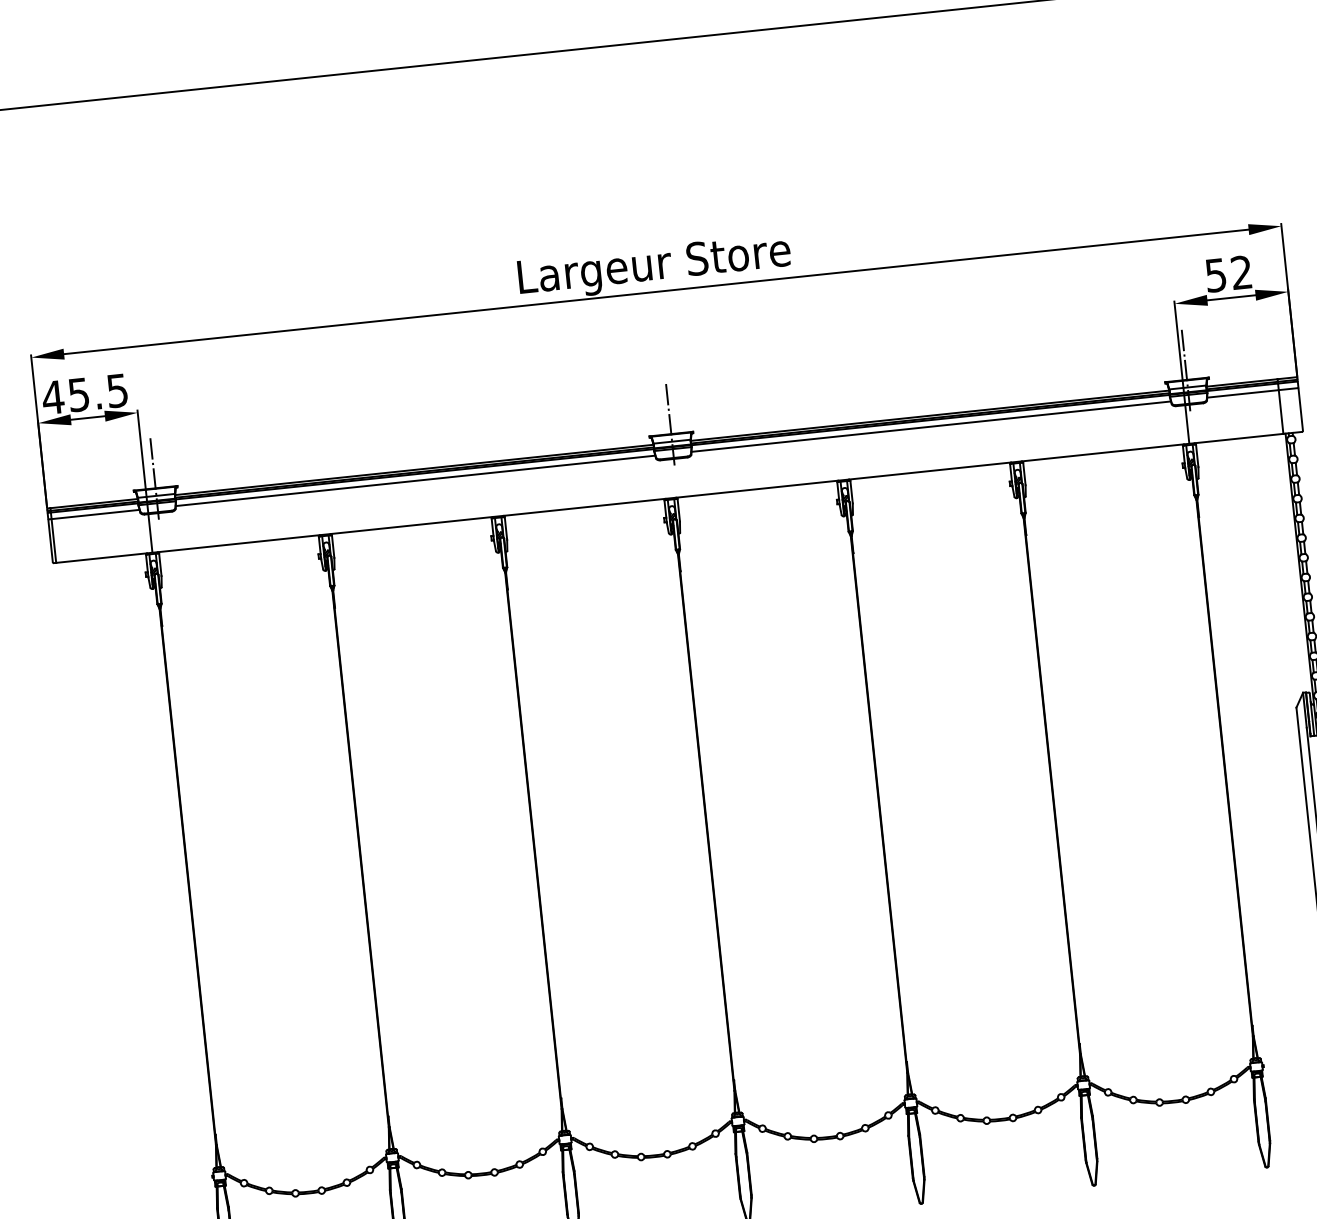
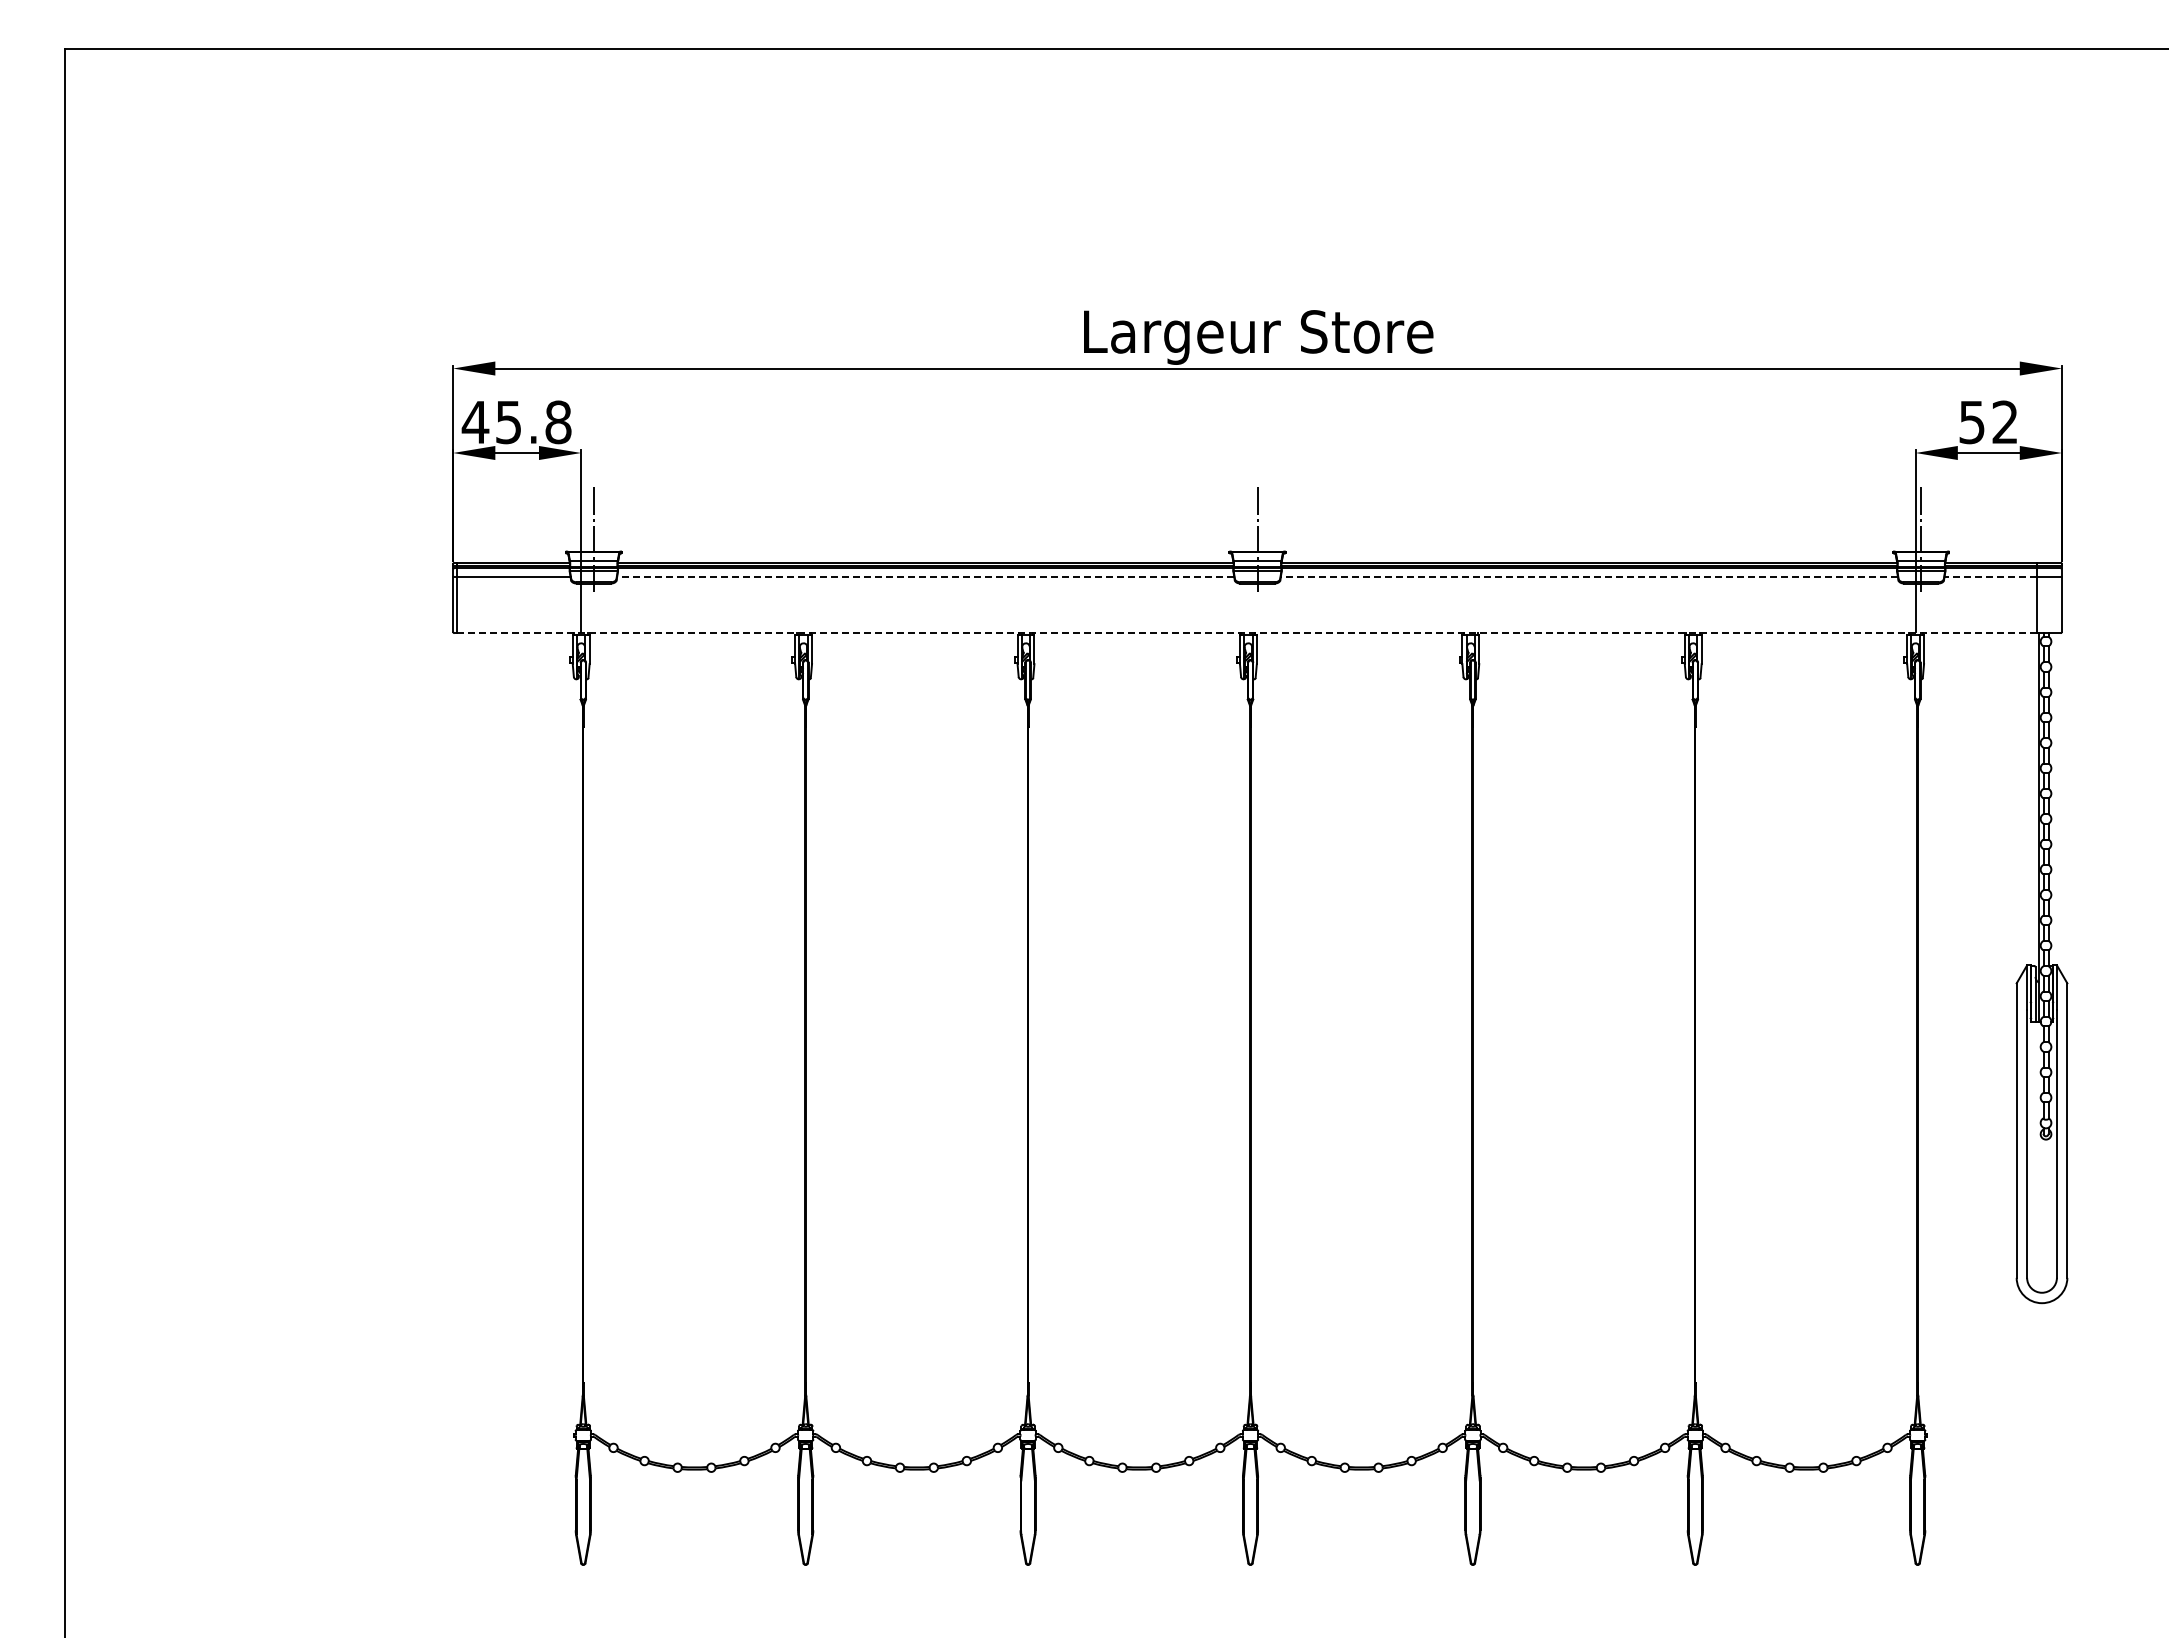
text: (117, 390) -> (558, 422), 45.5 -> 45.8
line: (1242, 393) -> (1990, 576), solid -> dashed
line: (931, 426) -> (1589, 576), solid -> dashed
line: (415, 480) -> (925, 576), solid -> dashed
line: (670, 498) -> (1247, 633), solid -> dashed

